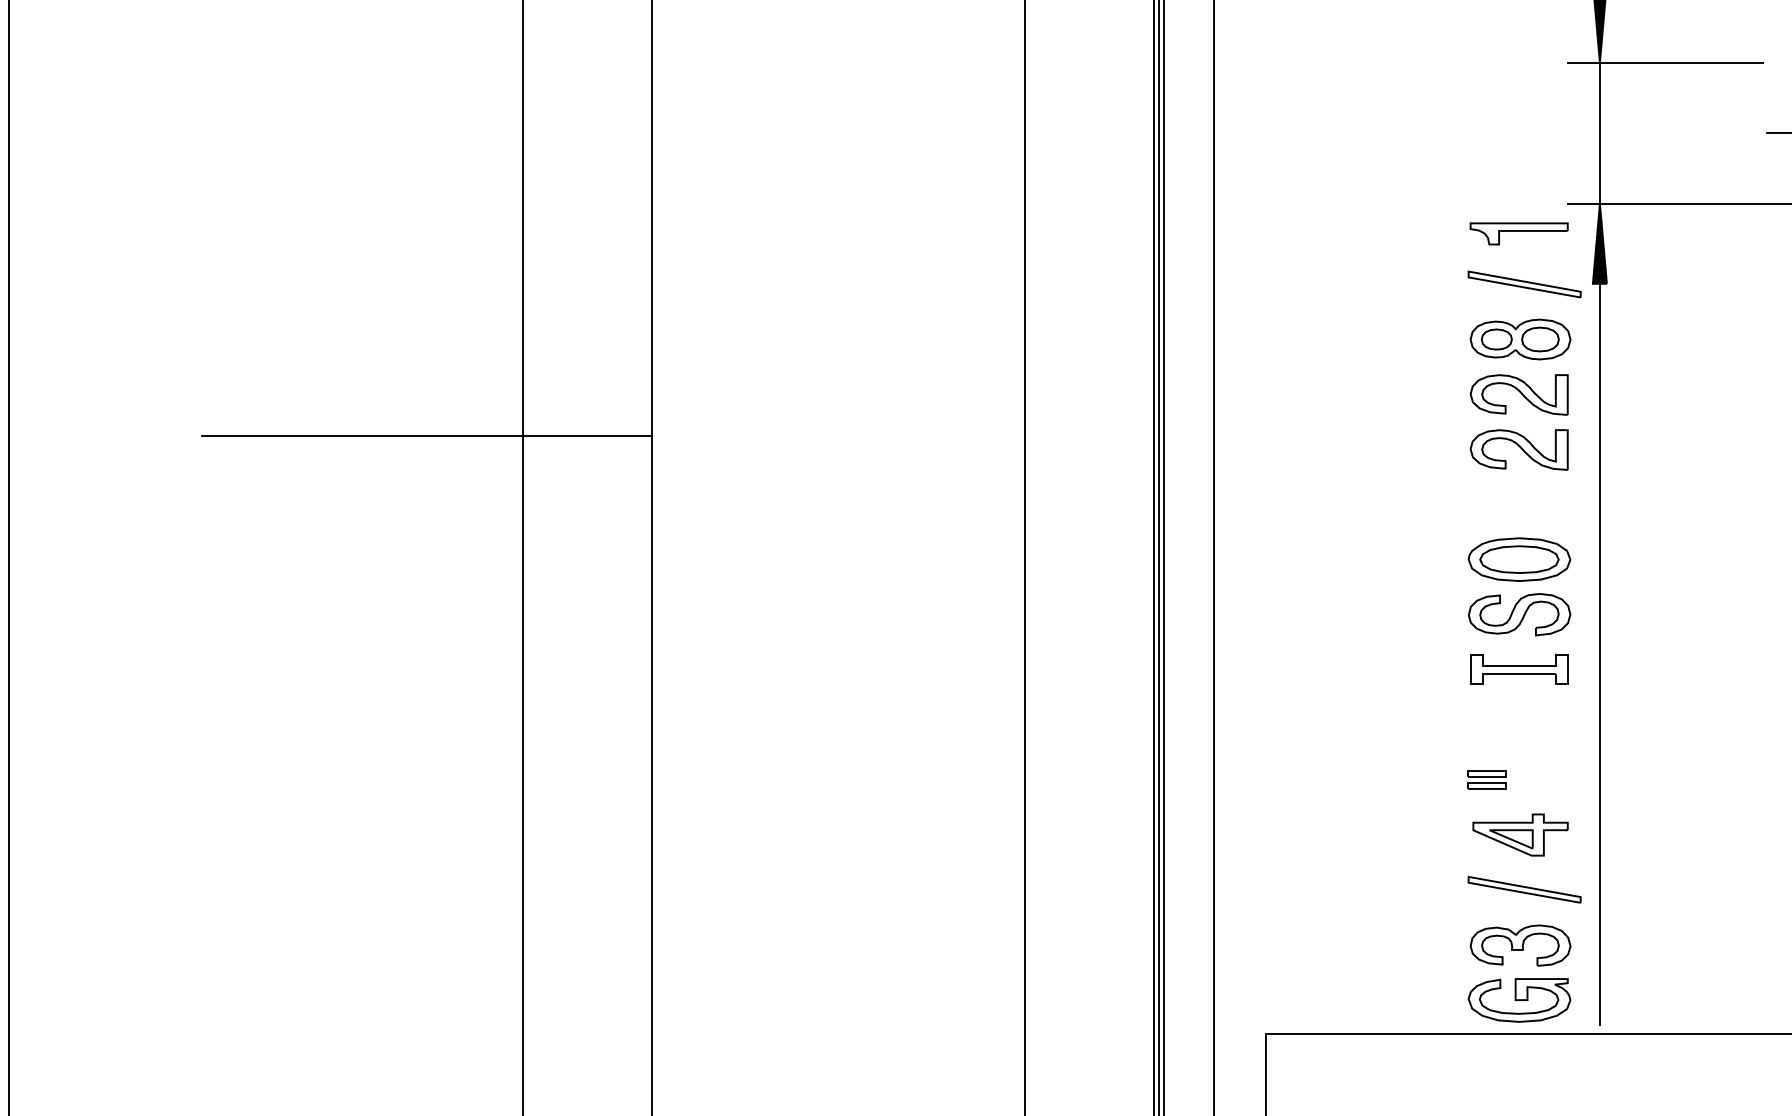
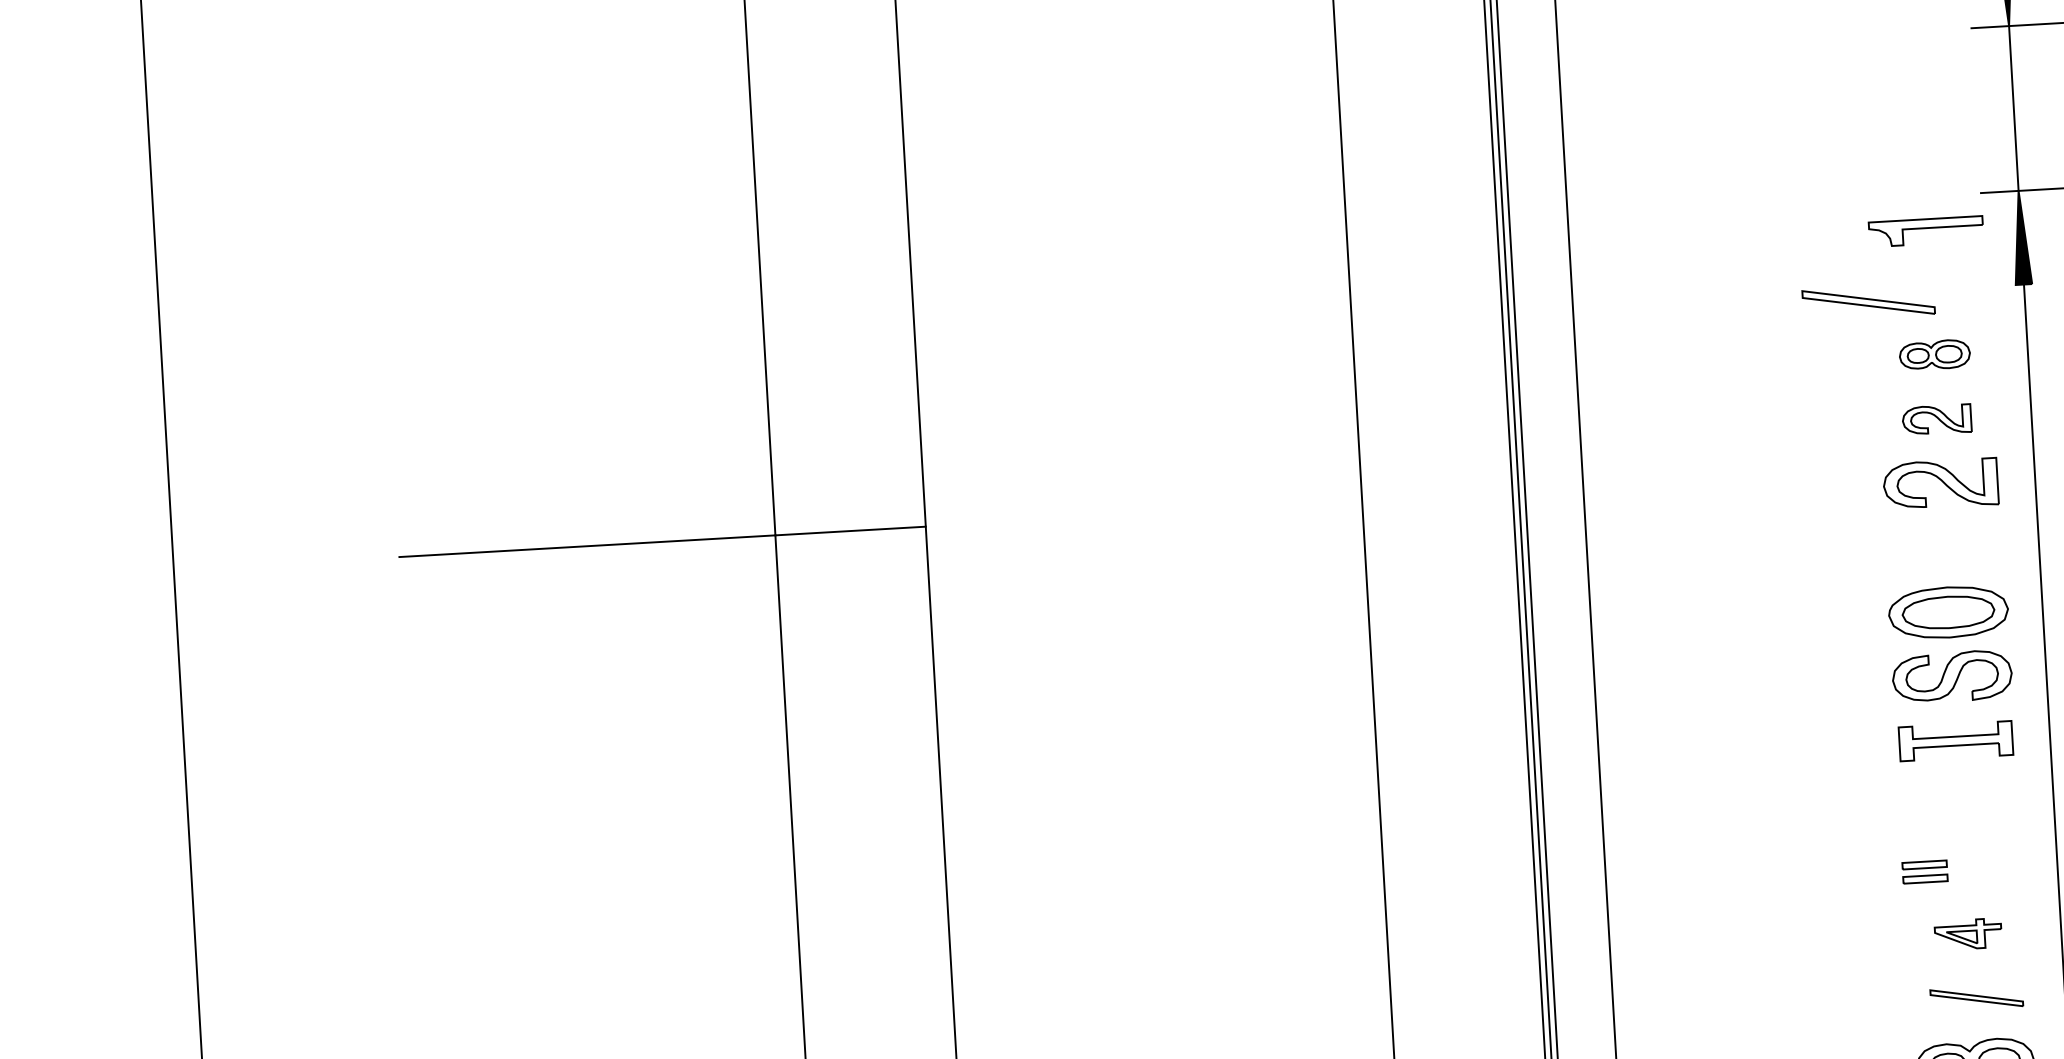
part: (1524, 284) -> (1868, 302), moved
part: (1520, 339) -> (1934, 354), size x0.6
part: (1518, 394) -> (1936, 419), size x0.6
part: (1520, 834) -> (1968, 933), size x0.6
part: (1524, 889) -> (1976, 997), size x0.7

